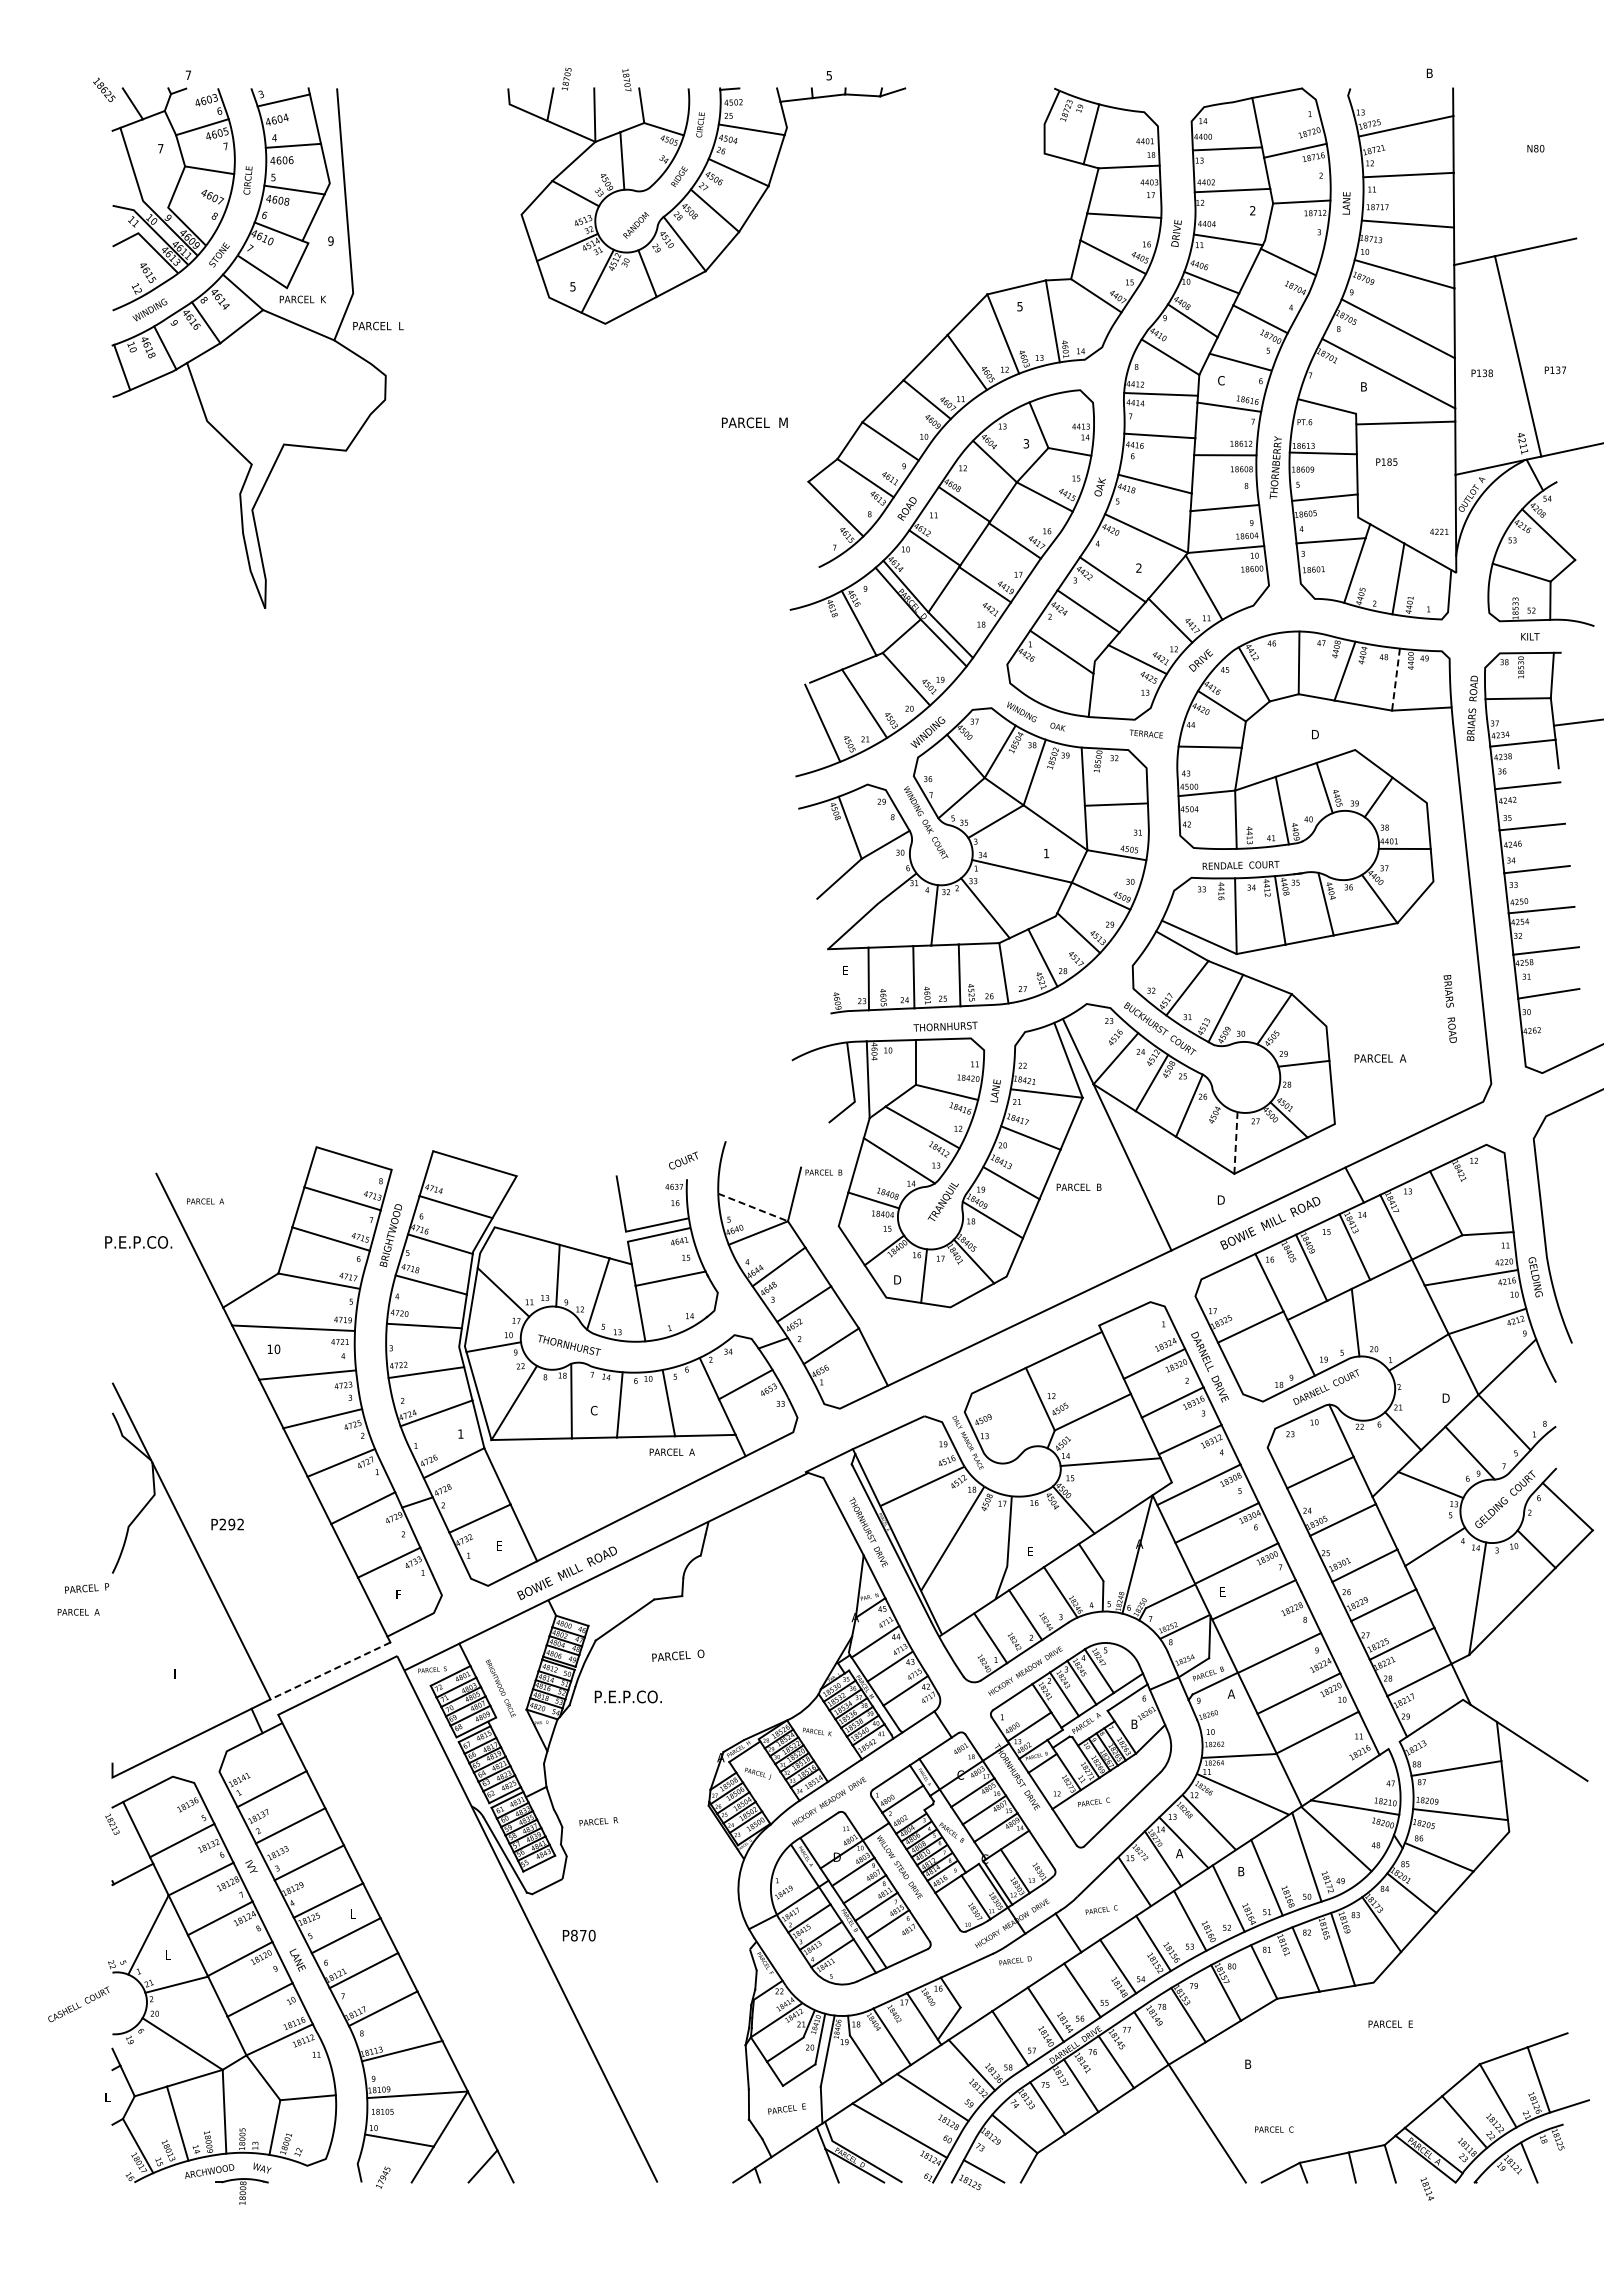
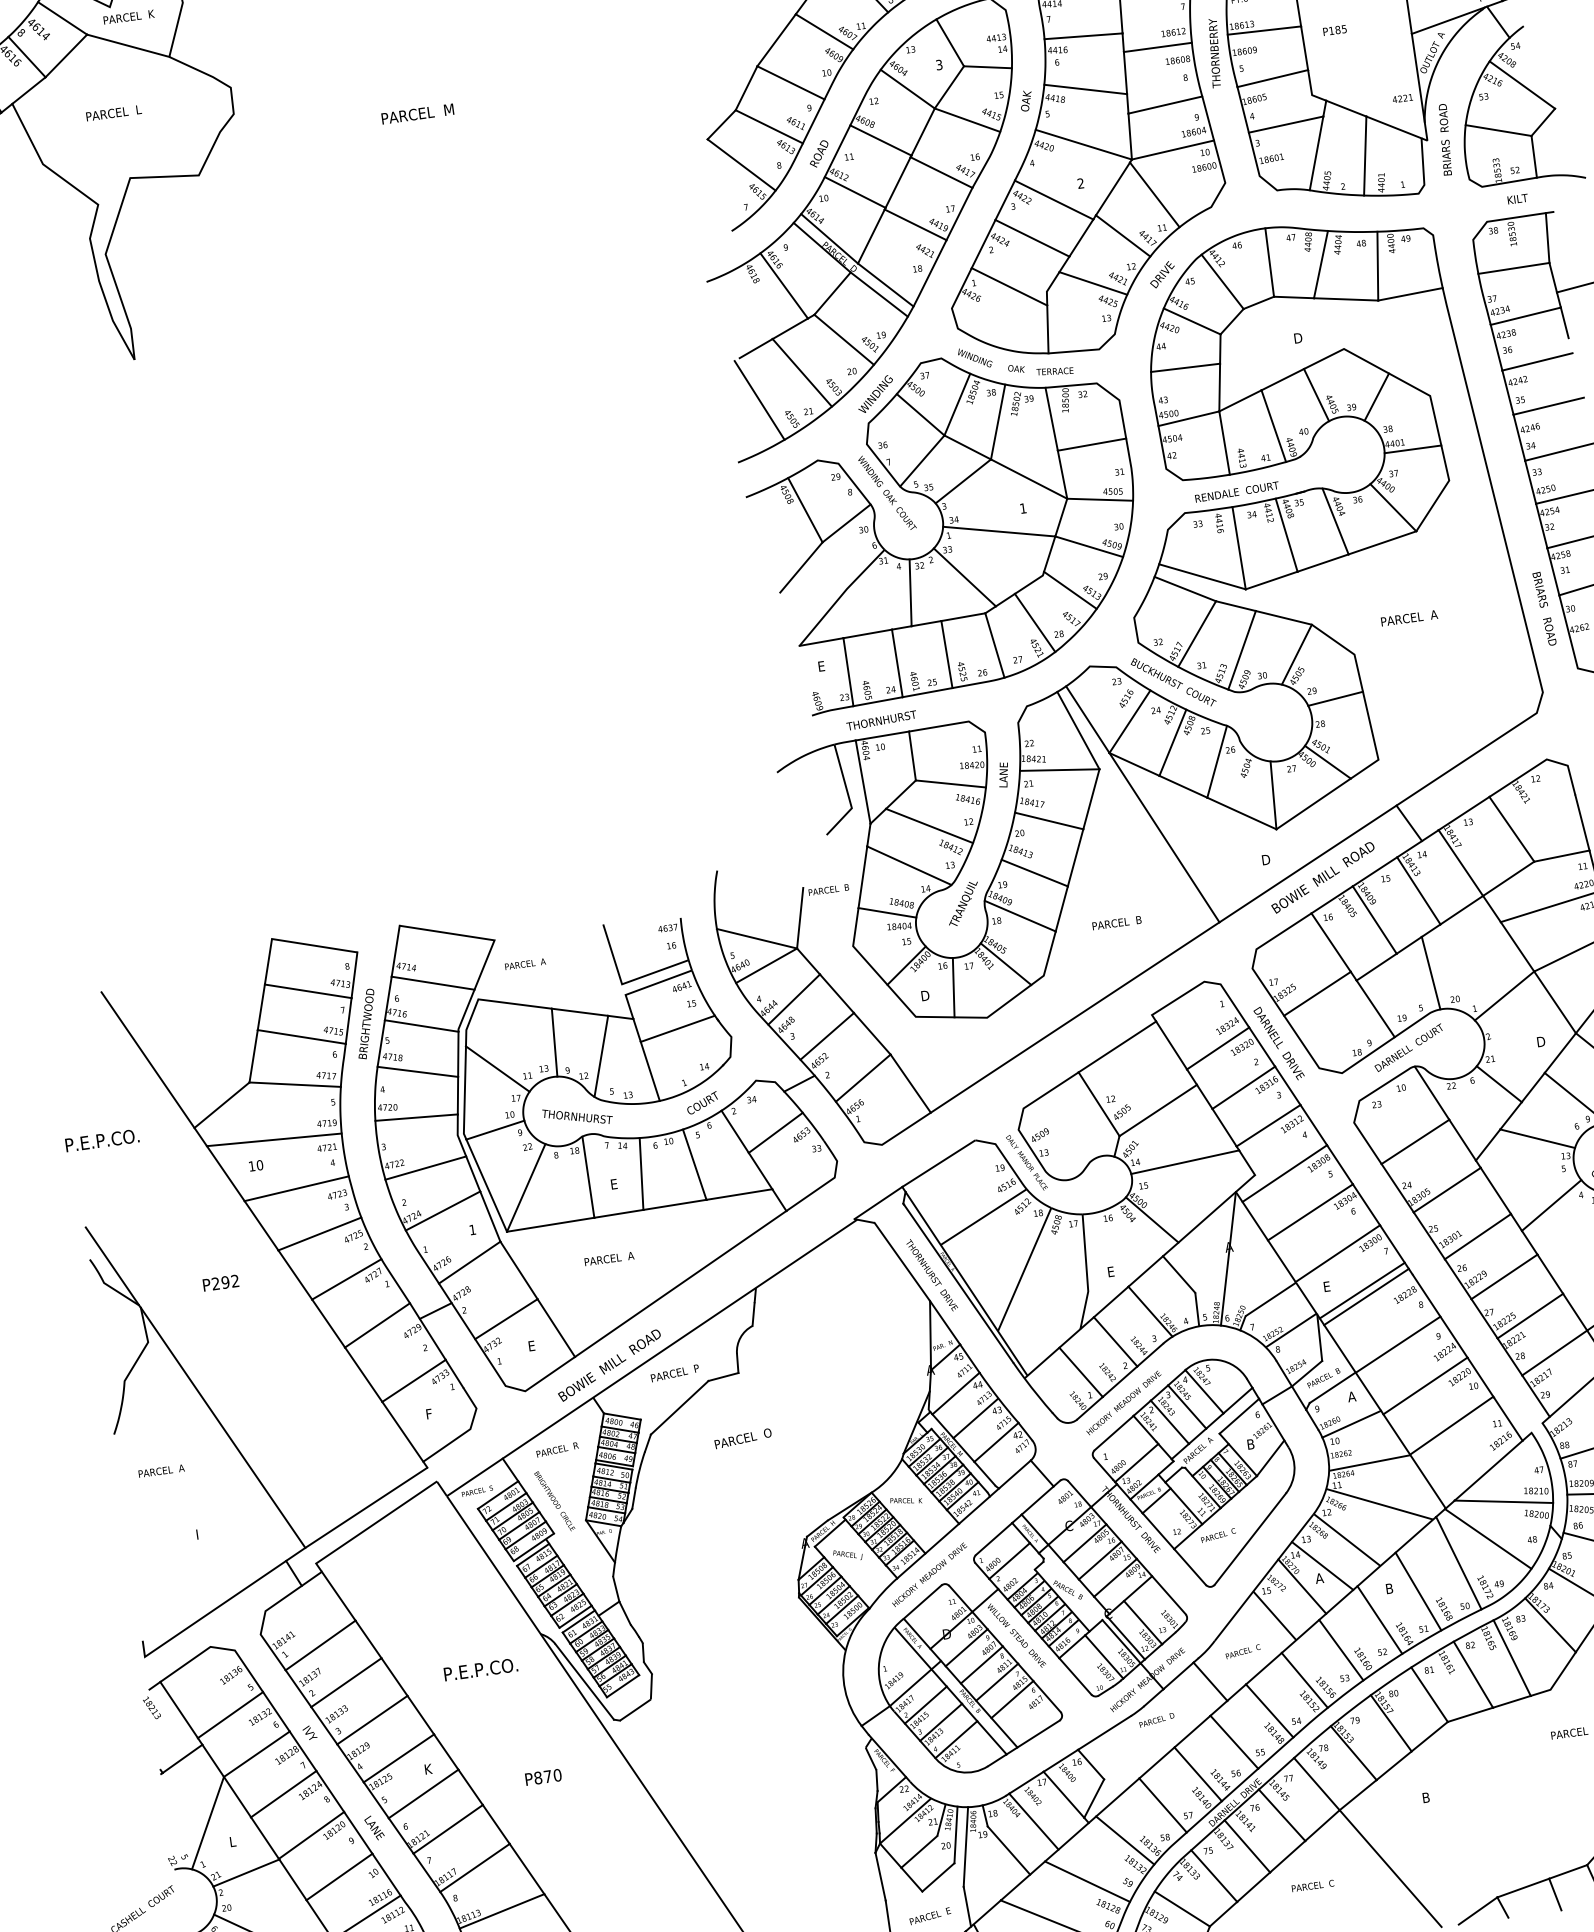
text: (378, 325) -> (113, 112), moved
text: (754, 422) -> (417, 113), moved
line: (1395, 680) -> (1377, 267), dashed -> solid
text: (1471, 707) -> (1444, 139), moved
text: (1146, 733) -> (1055, 370), moved
text: (1449, 1008) -> (1543, 608), moved
text: (945, 1026) -> (881, 720), moved
text: (1380, 1058) -> (1409, 618), moved
line: (1235, 1142) -> (1272, 794), dashed -> solid
text: (683, 1160) -> (702, 1102), moved
text: (1078, 1186) -> (1116, 922), moved
text: (205, 1201) -> (525, 964), moved
line: (753, 1207) -> (757, 938), dashed -> solid
text: (138, 1242) -> (102, 1140), moved
text: (593, 1410) -> (613, 1184), C -> E
text: (671, 1451) -> (608, 1258), moved
text: (227, 1524) -> (220, 1283), moved
text: (86, 1588) -> (674, 1373), moved
line: (1256, 1606) -> (1365, 1297), added
text: (78, 1611) -> (161, 1470), moved
line: (329, 1671) -> (365, 1508), dashed -> solid
text: (627, 1696) -> (479, 1669), moved
line: (1227, 1718) -> (1351, 1423), added
text: (598, 1821) -> (557, 1449), moved
text: (353, 1913) -> (428, 1768), L -> K
text: (578, 1935) -> (542, 1777), moved
text: (1274, 2129) -> (1313, 1885), moved

